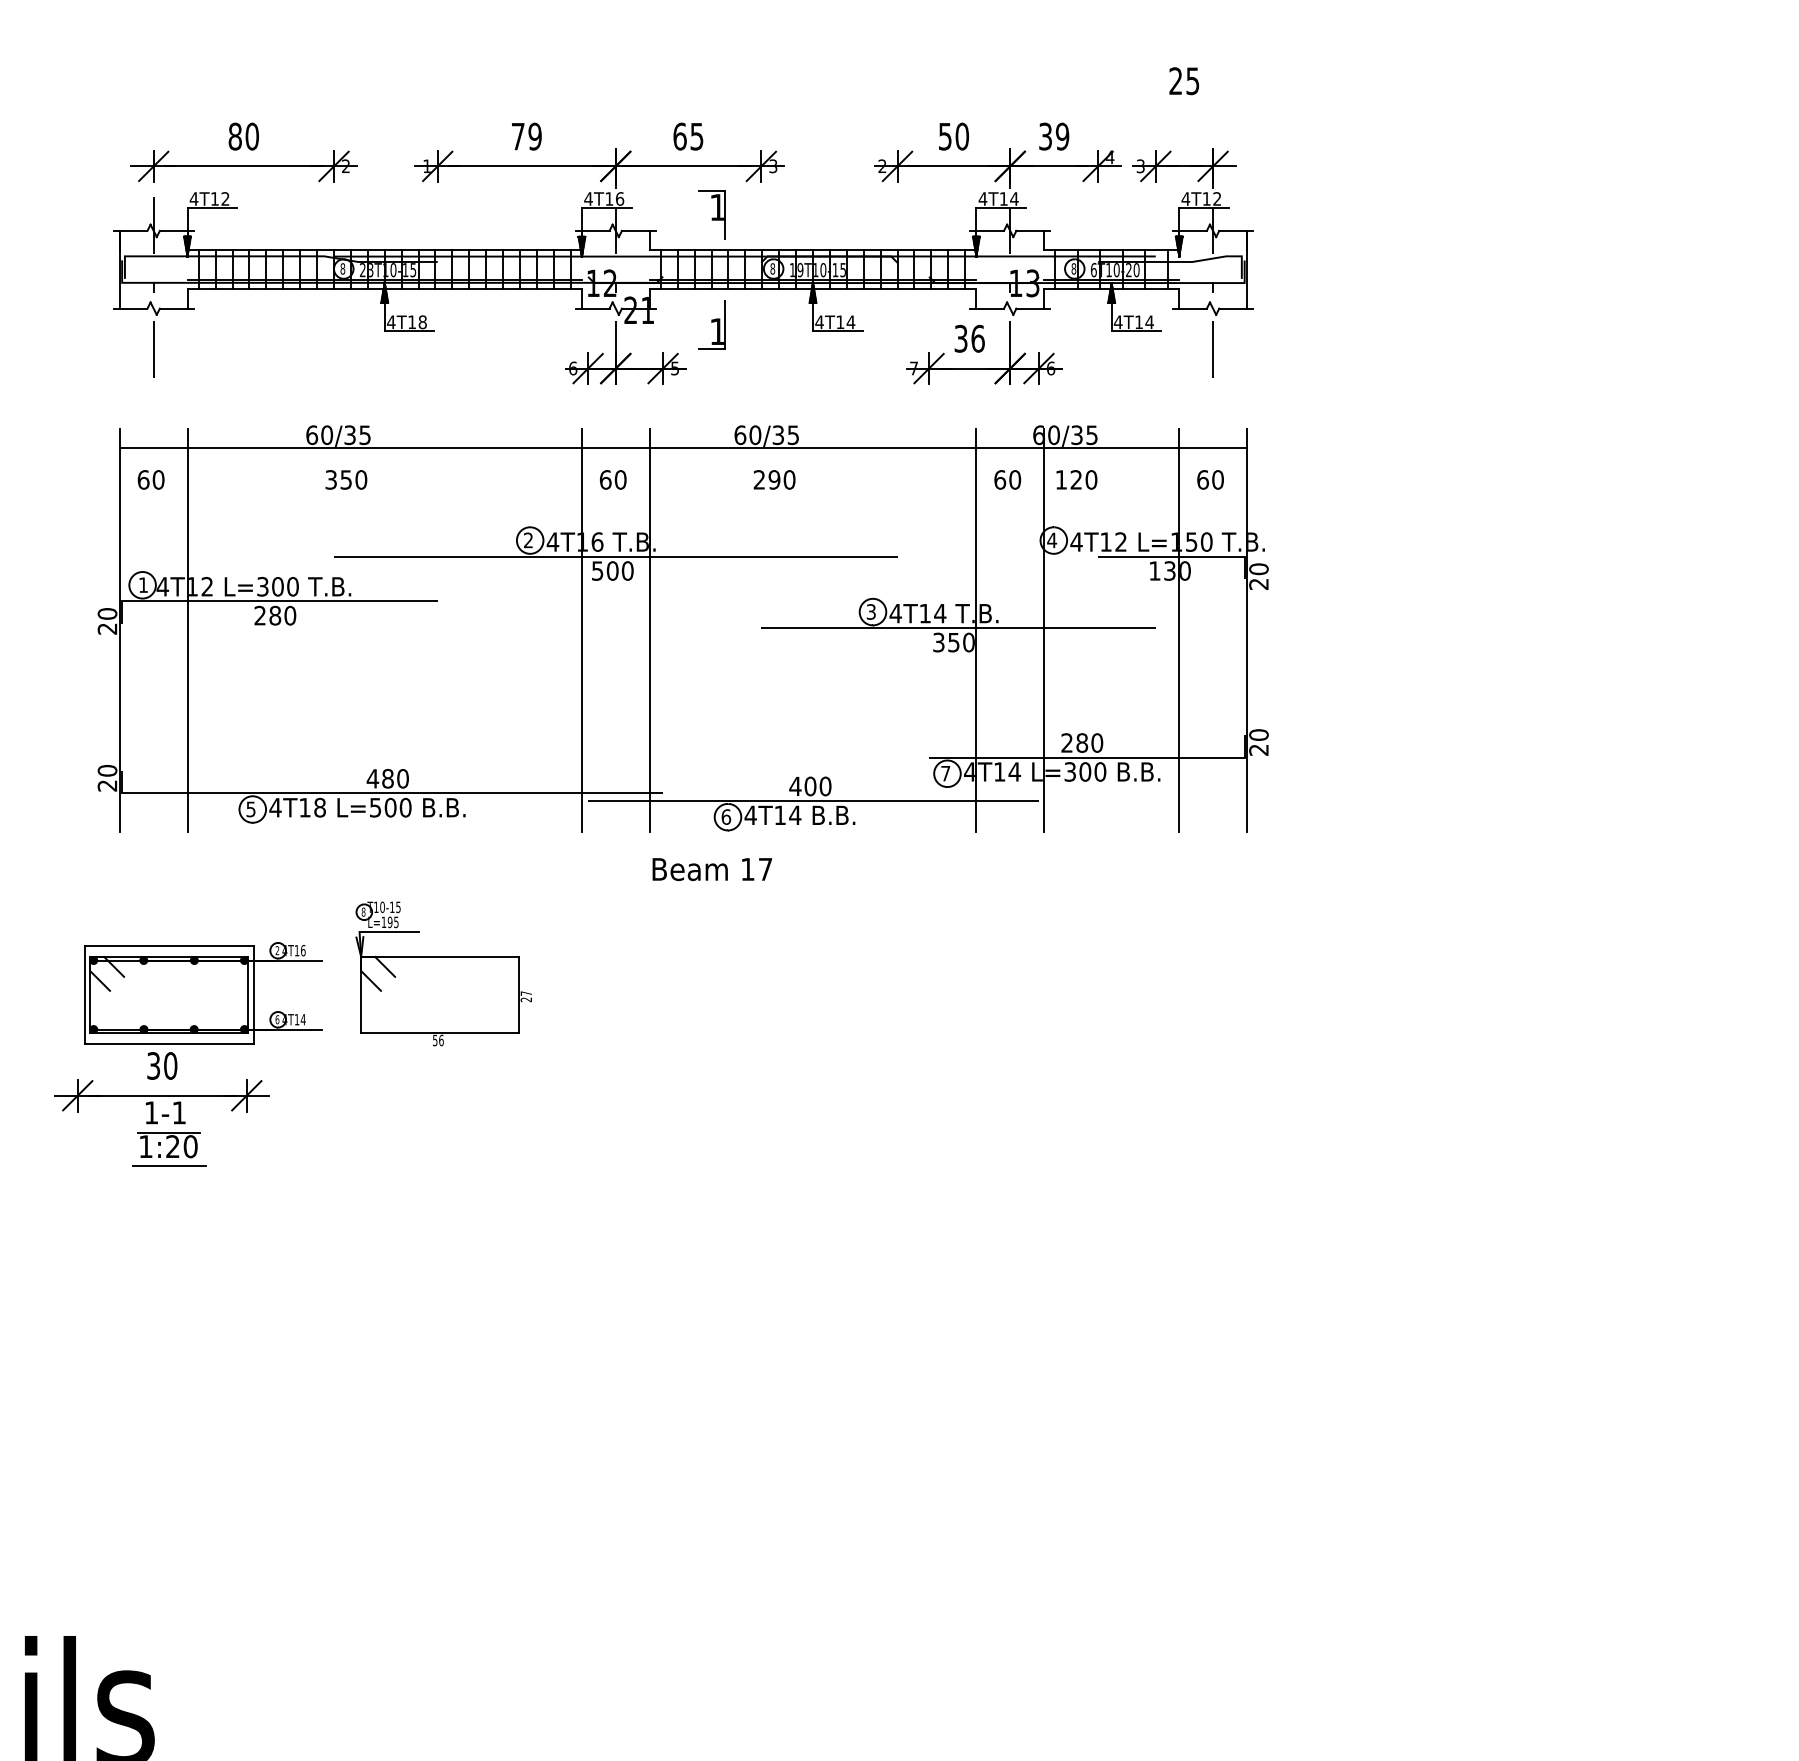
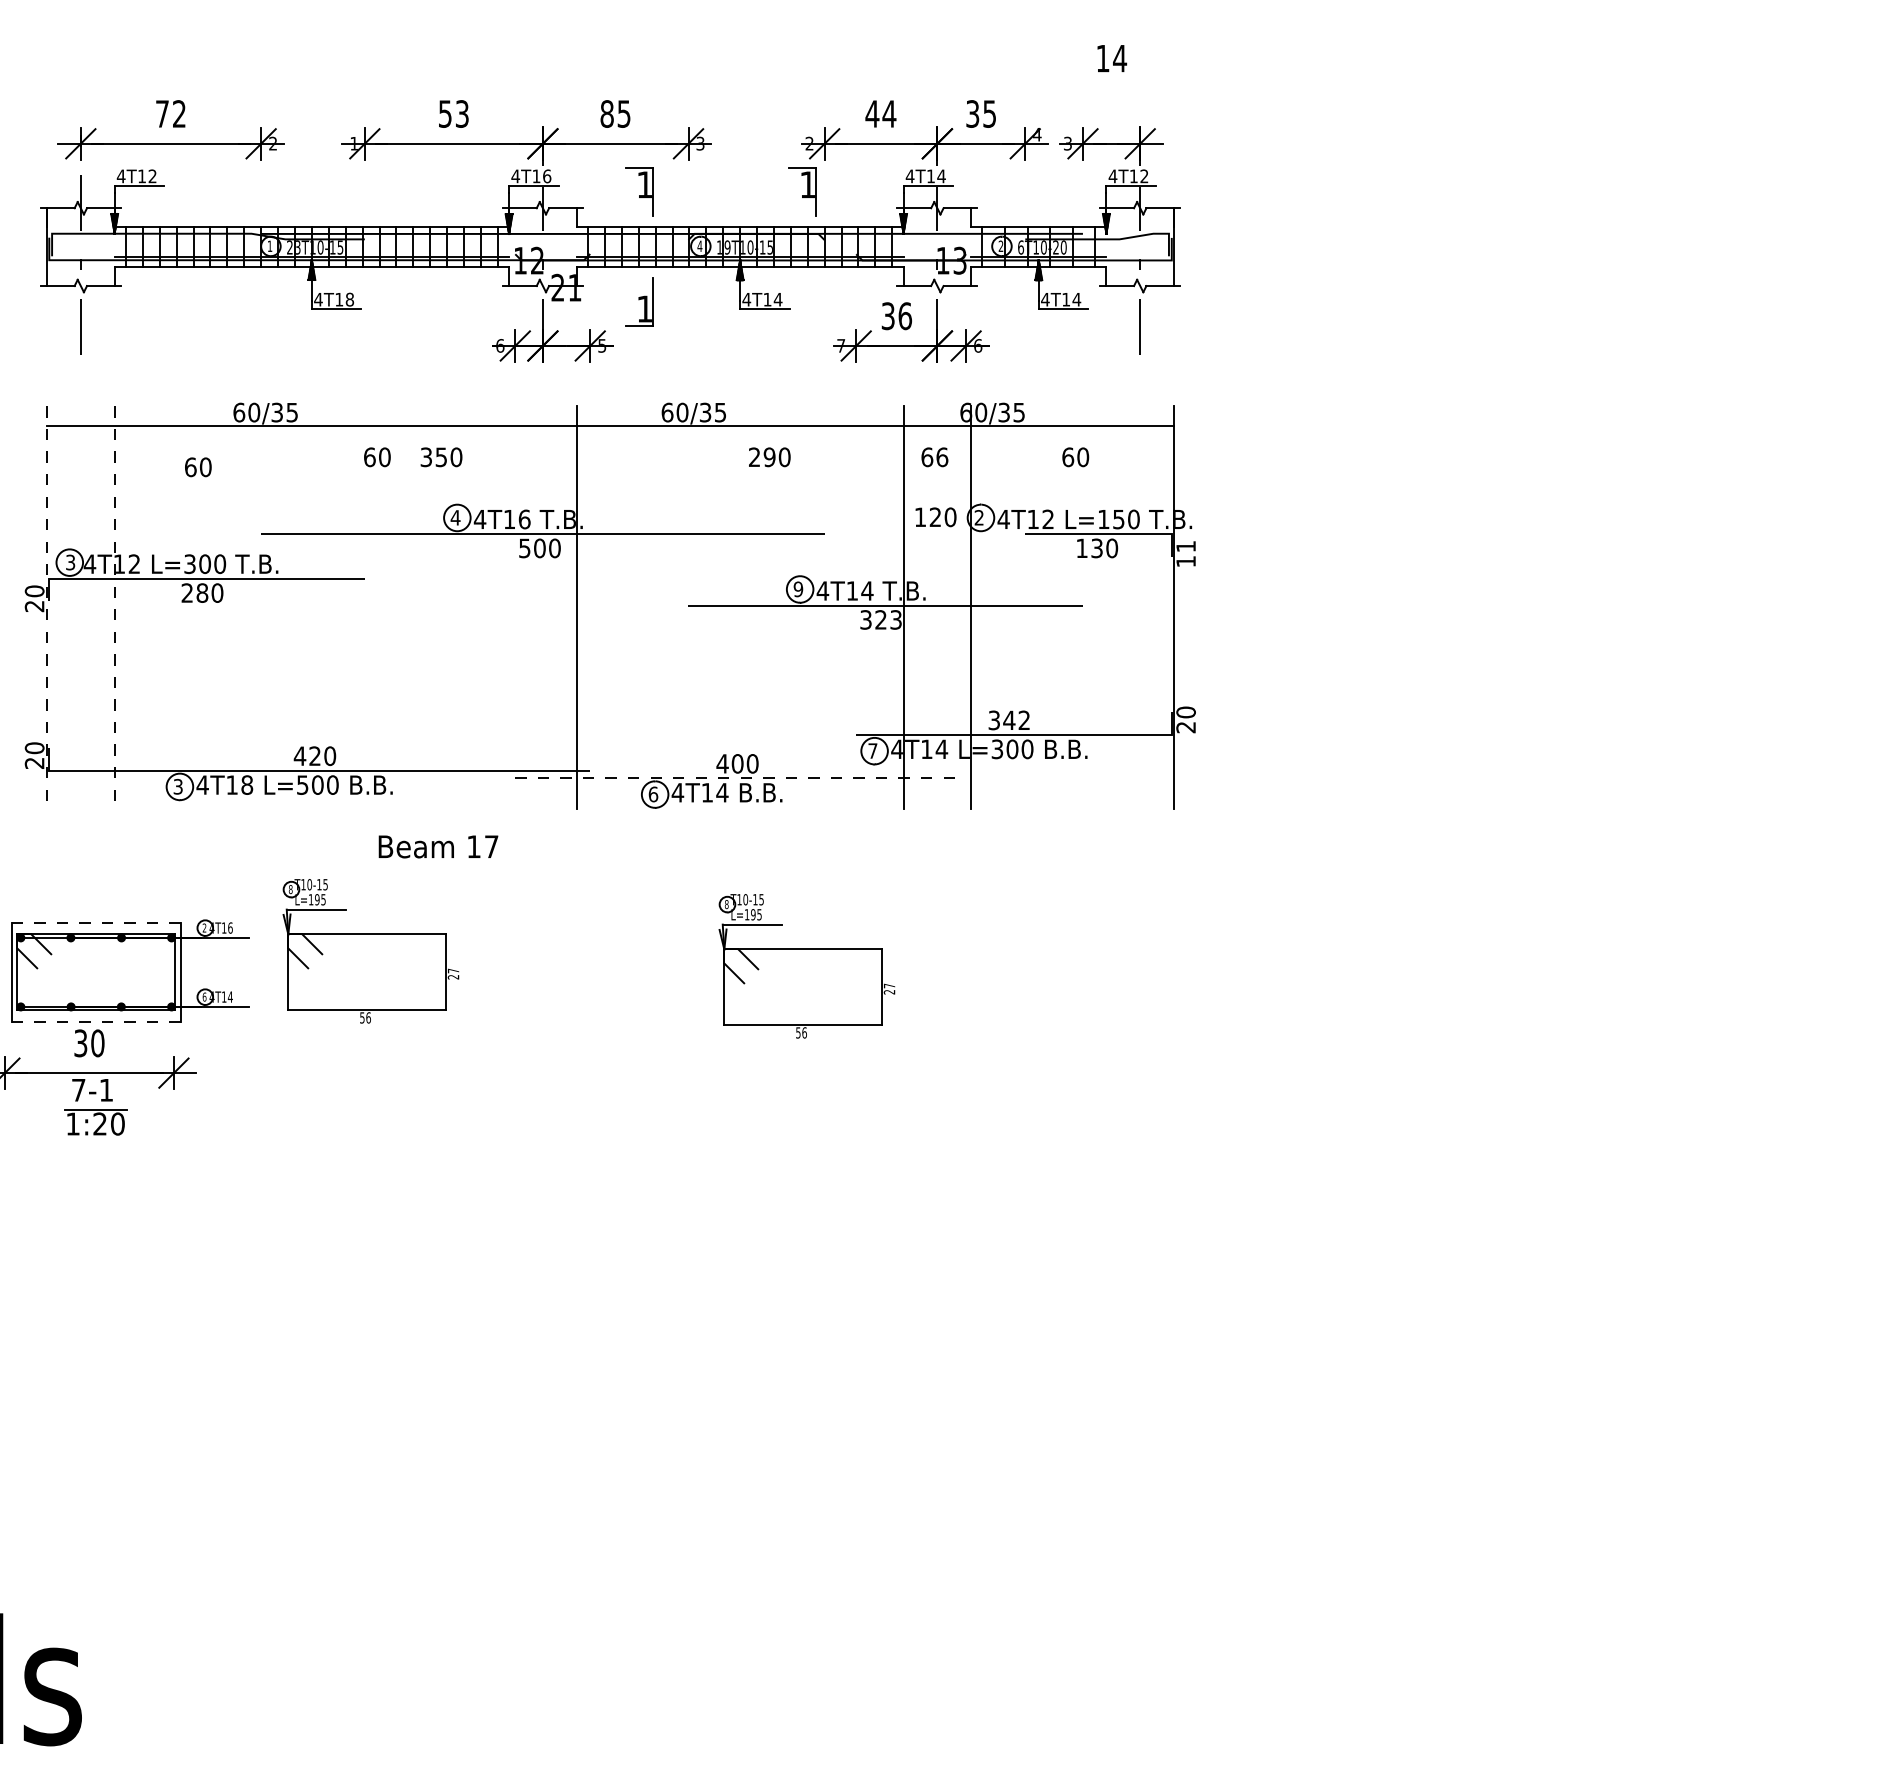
text: (1184, 81) -> (1111, 58), 25 -> 14
text: (243, 136) -> (170, 113), 80 -> 72
text: (526, 136) -> (453, 113), 79 -> 53
text: (679, 136) -> (606, 113), 65 -> 85
text: (953, 136) -> (880, 113), 50 -> 44
text: (1062, 136) -> (989, 113), 39 -> 35
part: (875, 214) -> (802, 191), added
text: (342, 269) -> (269, 246), 8 -> 1
text: (772, 269) -> (699, 246), 8 -> 4
text: (1073, 269) -> (1000, 246), 8 -> 2
text: (1015, 479) -> (942, 456), 60 -> 66
text: (151, 480) -> (198, 467), moved
text: (346, 480) -> (441, 457), moved
text: (613, 480) -> (377, 457), moved
text: (774, 480) -> (769, 457), moved
text: (1076, 480) -> (935, 517), moved
text: (1210, 480) -> (1075, 457), moved
text: (528, 540) -> (455, 517), 2 -> 4
text: (1052, 540) -> (979, 517), 4 -> 2
text: (1258, 576) -> (1185, 553), 20 -> 11
text: (143, 585) -> (70, 562), 1 -> 3
text: (871, 611) -> (798, 588), 3 -> 9
line: (120, 630) -> (47, 607), solid -> dashed
line: (187, 630) -> (114, 607), solid -> dashed
line: (582, 630) -> (509, 607), removed
line: (1179, 630) -> (1106, 607), removed
text: (961, 642) -> (888, 619), 350 -> 323
text: (1082, 743) -> (1009, 720), 280 -> 342
text: (387, 779) -> (314, 756), 480 -> 420
line: (814, 801) -> (741, 778), solid -> dashed
text: (251, 808) -> (178, 785), 5 -> 3
text: (712, 869) -> (438, 846), moved
line: (169, 946) -> (96, 923), solid -> dashed
part: (879, 989) -> (806, 966), added
line: (169, 1044) -> (96, 1021), solid -> dashed
text: (151, 1113) -> (78, 1090), 1-1 -> 7-1
line: (168, 1166) -> (95, 1143), removed

